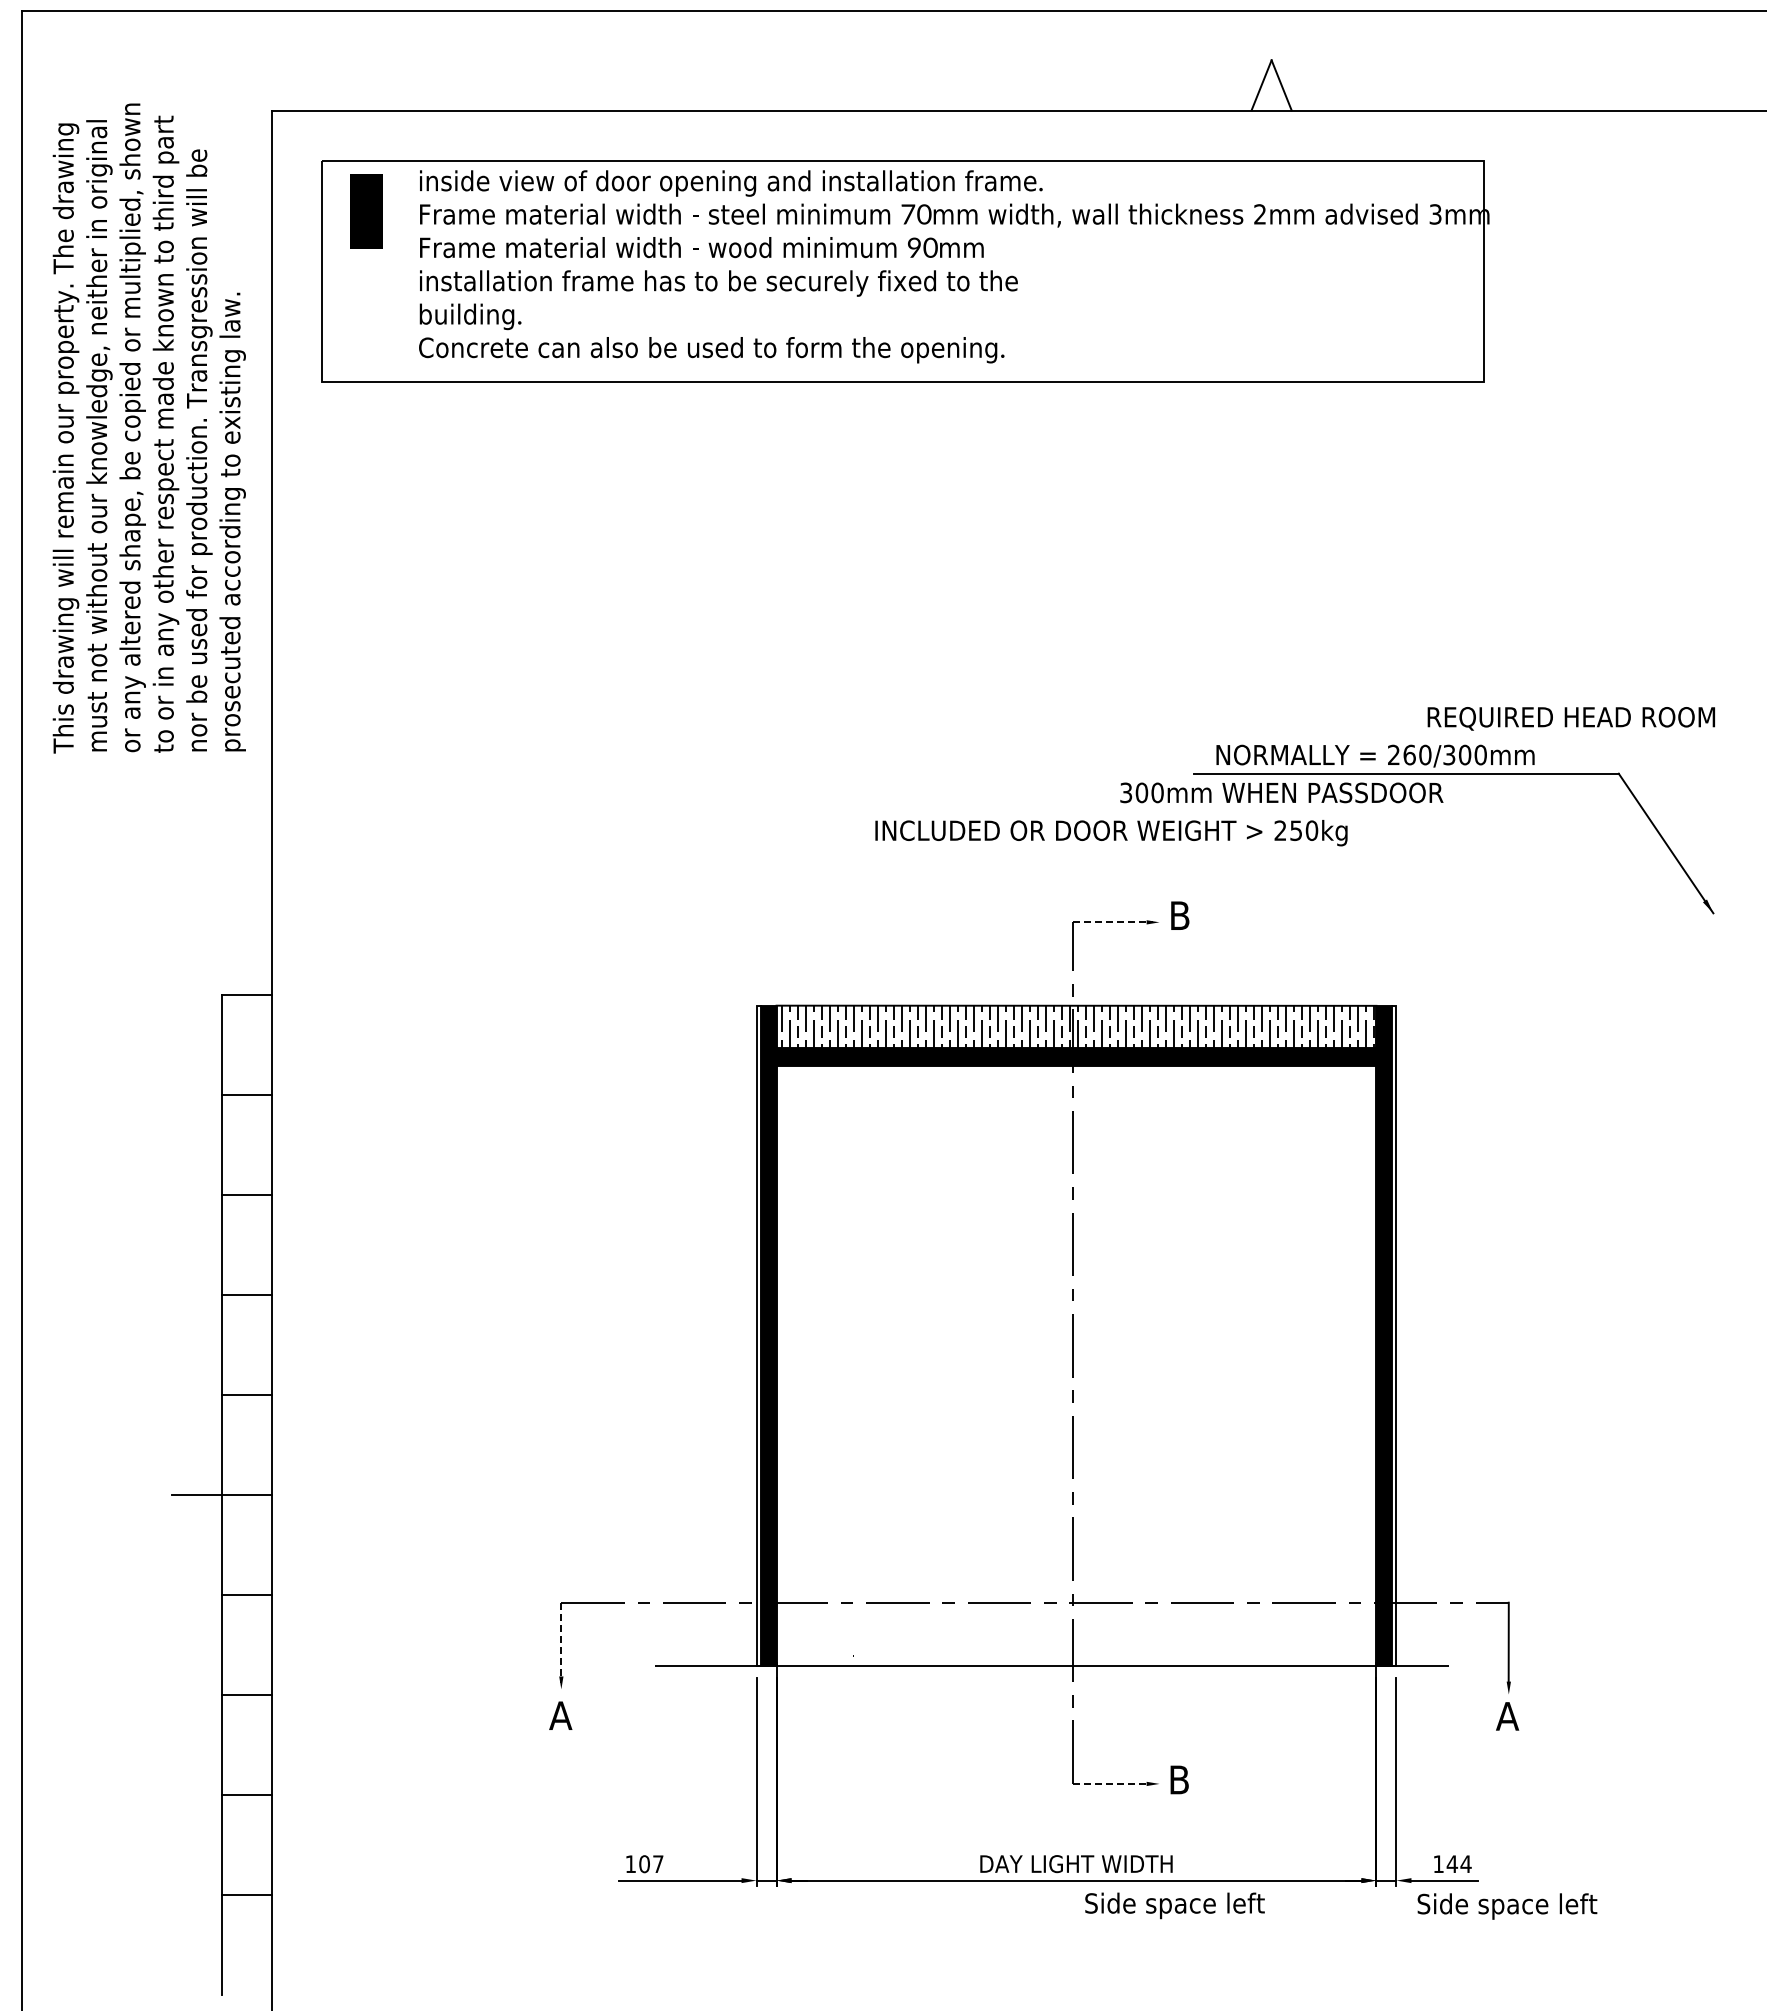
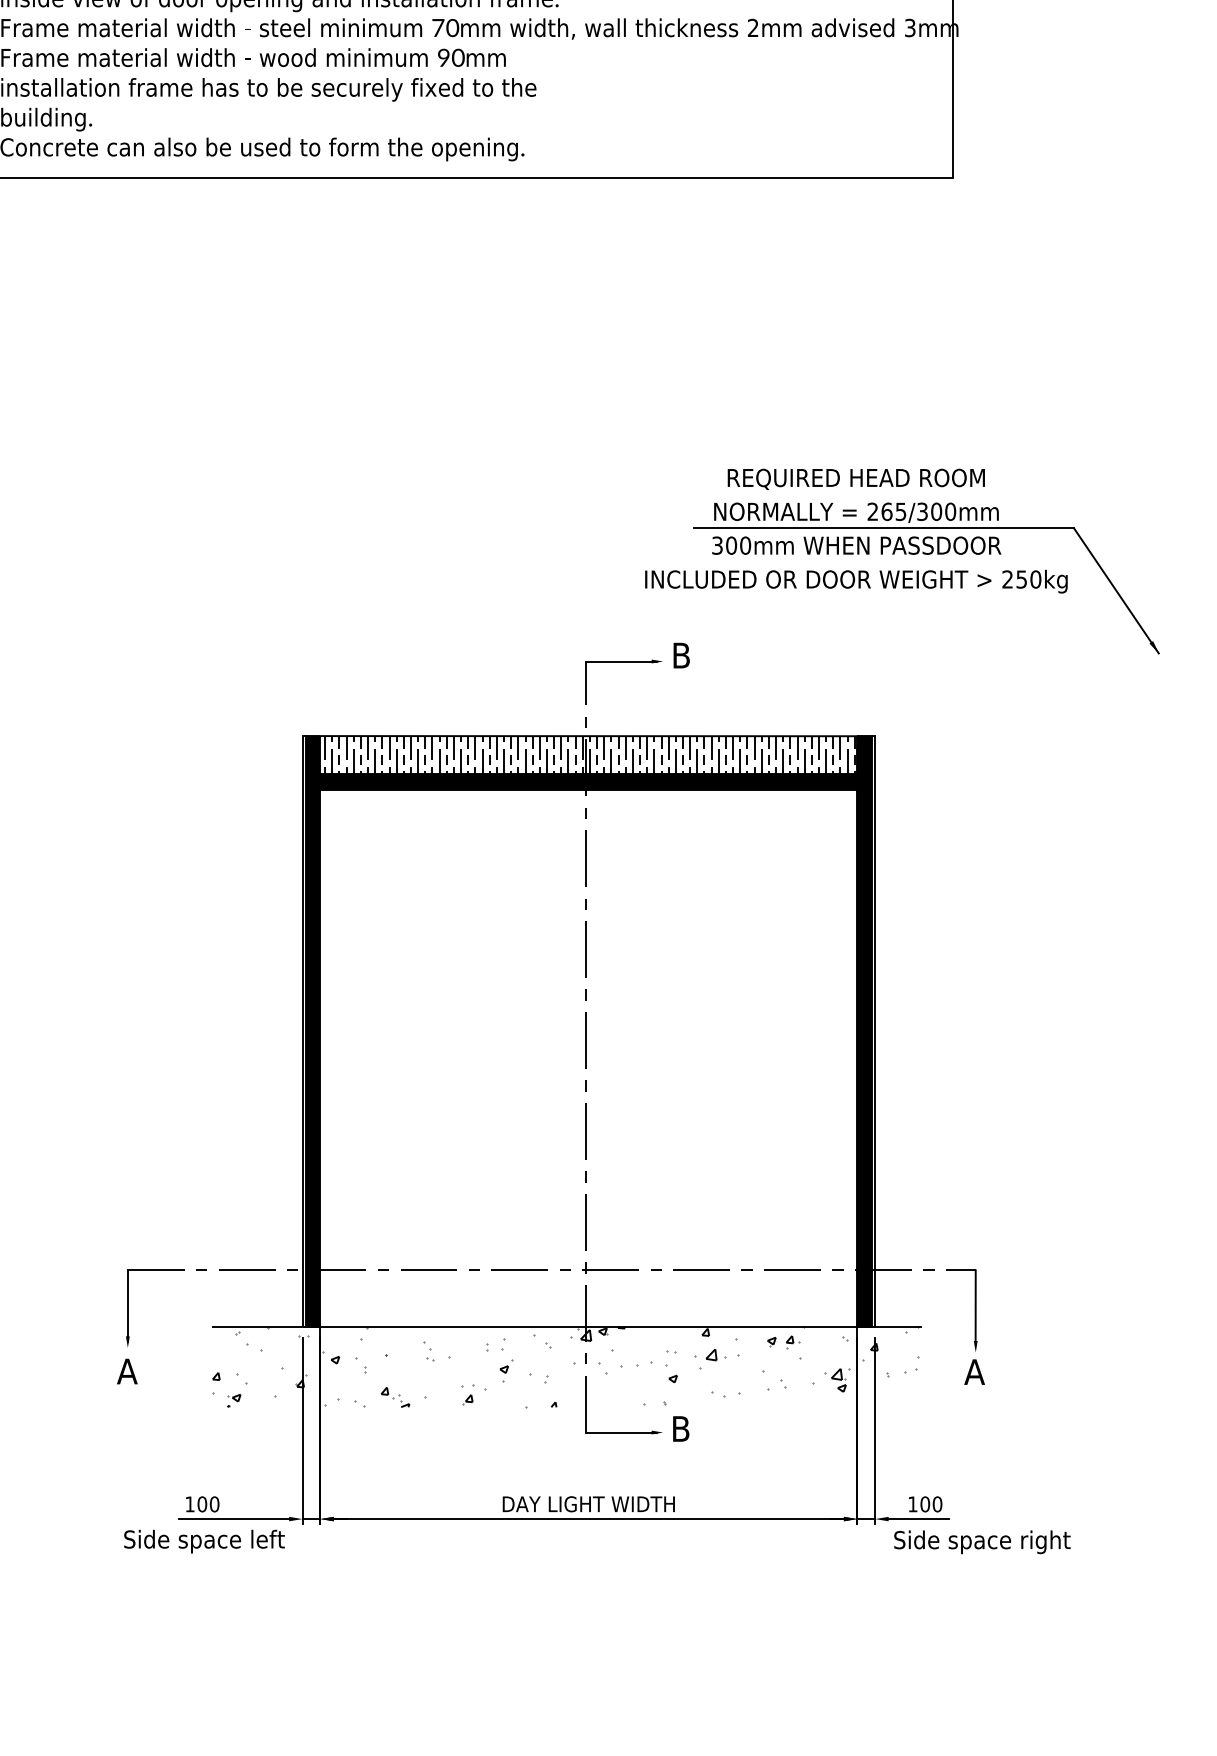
text: (1570, 718) -> (855, 479), moved
text: (1425, 754) -> (901, 511), 260/300mm -> 265/300mm
text: (1281, 792) -> (856, 545), moved
text: (1111, 833) -> (856, 582), moved
line: (1113, 922) -> (621, 661), dashed -> solid
line: (561, 1643) -> (128, 1306), dashed -> solid
hatch: (1049, 1710) -> (564, 1366), added
line: (1113, 1783) -> (621, 1432), dashed -> solid
text: (658, 1864) -> (214, 1504), 107 -> 100
text: (1458, 1864) -> (930, 1504), 144 -> 100
text: (1174, 1905) -> (204, 1541), moved
text: (1586, 1906) -> (1045, 1542), Side space left -> Side space right

